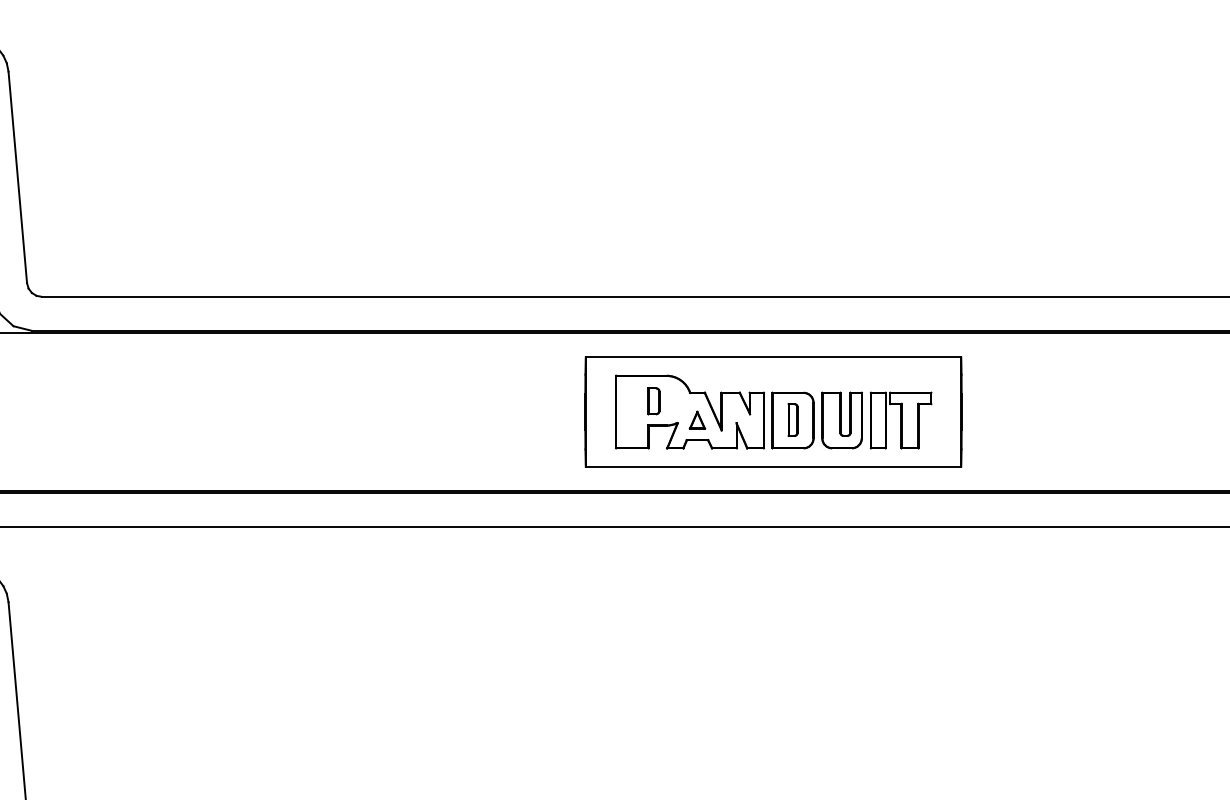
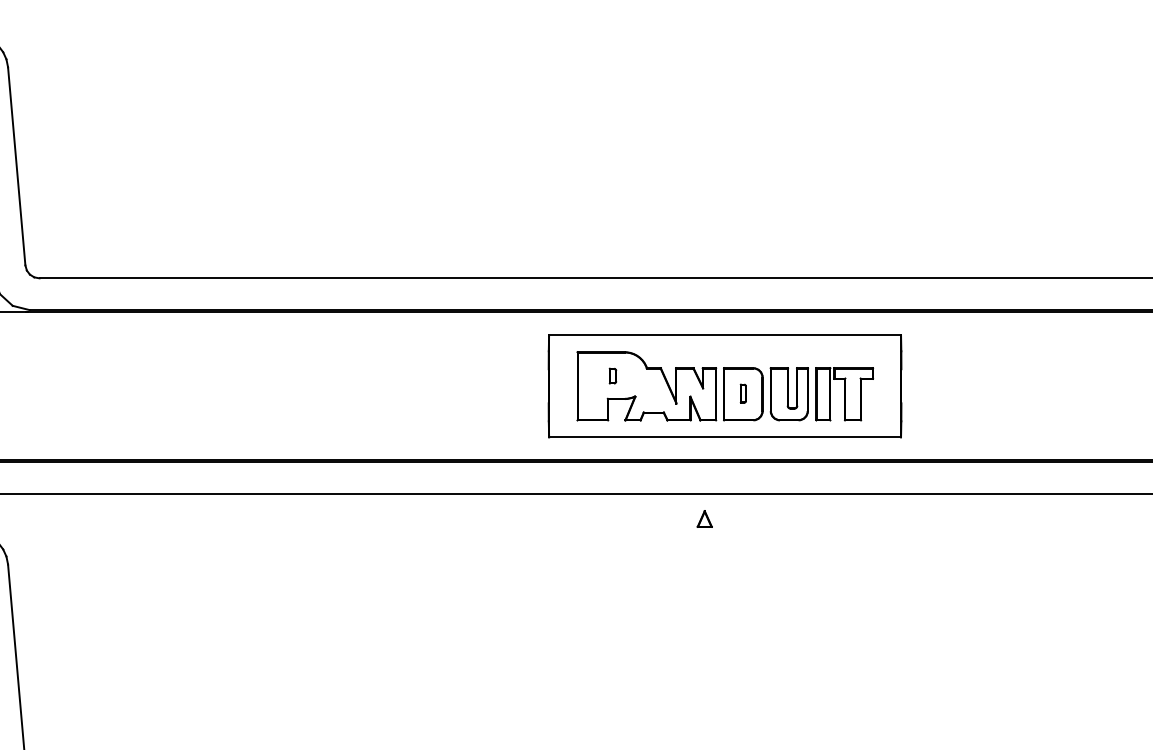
part: (653, 400) -> (612, 375), size x0.6
part: (697, 419) -> (704, 518), moved
part: (793, 419) -> (743, 393), size x0.6

